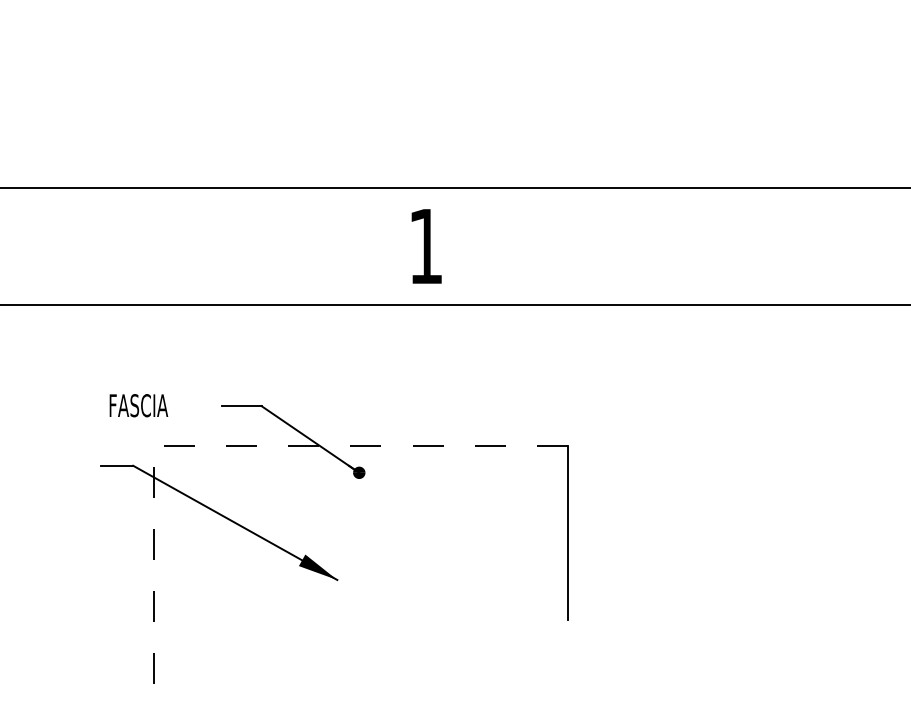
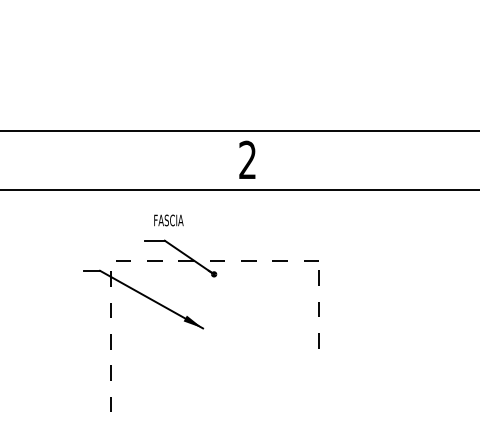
text: (425, 245) -> (247, 159), 1 -> 2
text: (138, 405) -> (168, 220), moved
line: (568, 532) -> (319, 304), solid -> dashed

